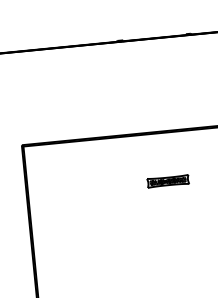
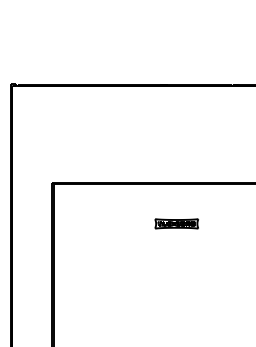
part: (167, 181) -> (176, 223), moved

